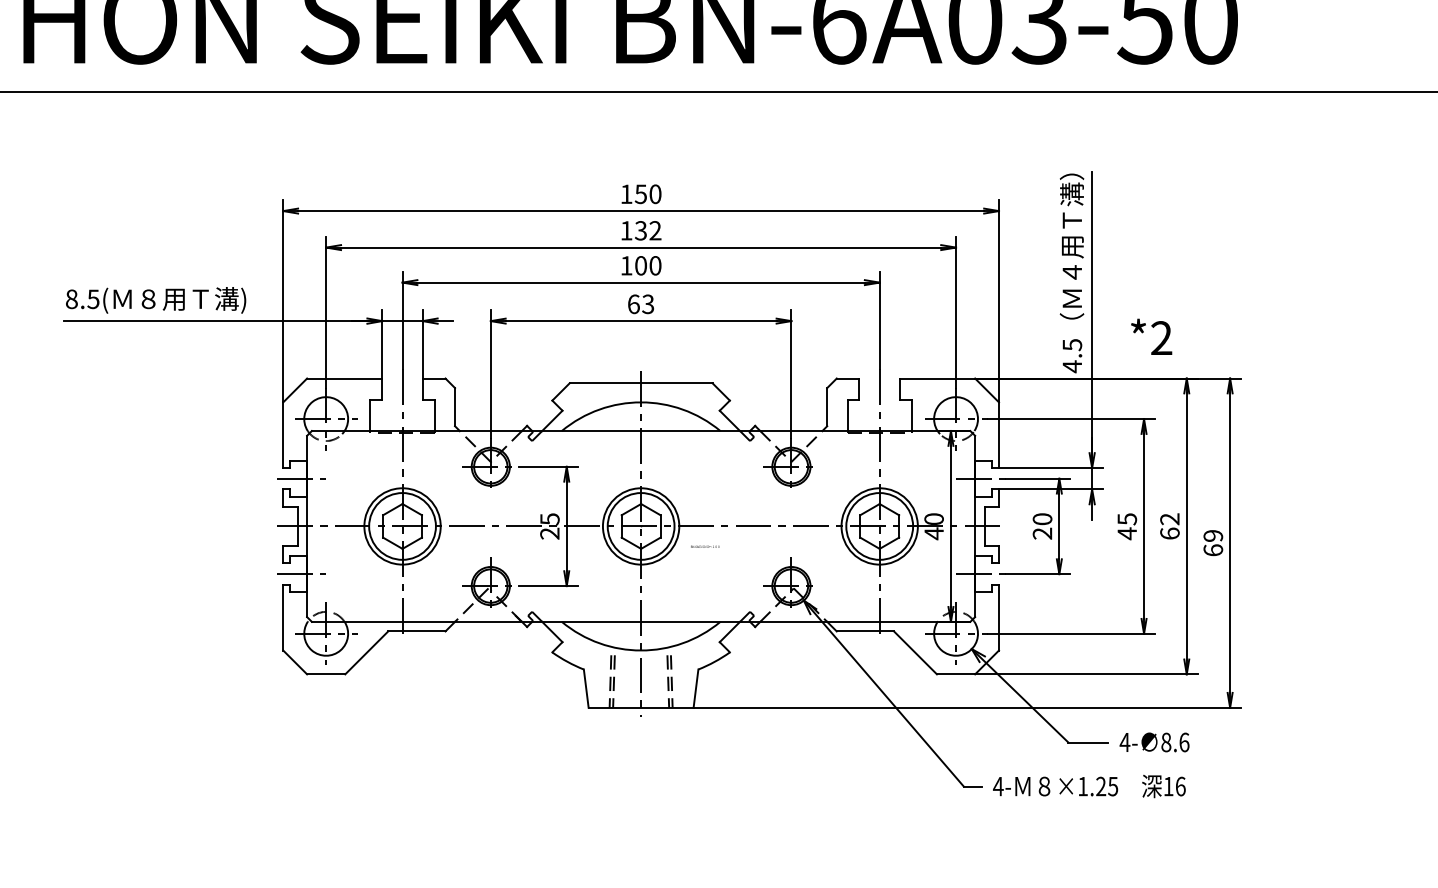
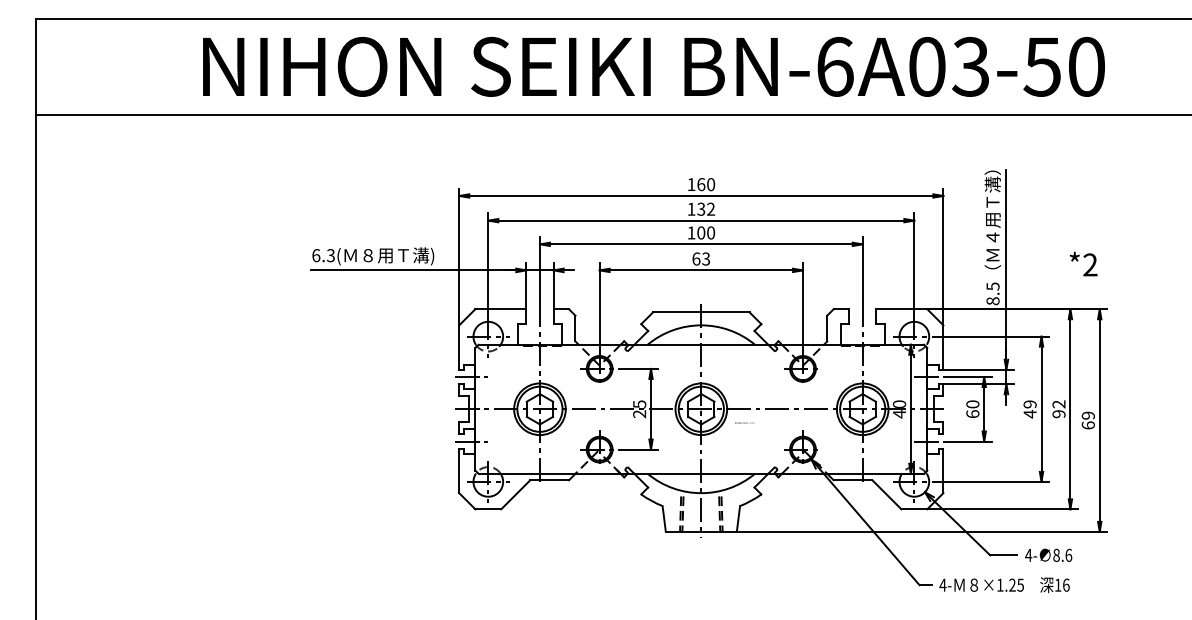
text: (641, 194) -> (701, 184), 150 -> 160
text: (82, 299) -> (323, 255), 8.5( -> 6.3(
text: (1151, 336) -> (1083, 263), moved
text: (1071, 365) -> (992, 300), 4.5 -> 8.5
text: (1126, 519) -> (1029, 404), 45 -> 49
text: (1042, 534) -> (972, 414), 20 -> 60
text: (1169, 534) -> (1058, 414), 62 -> 92

